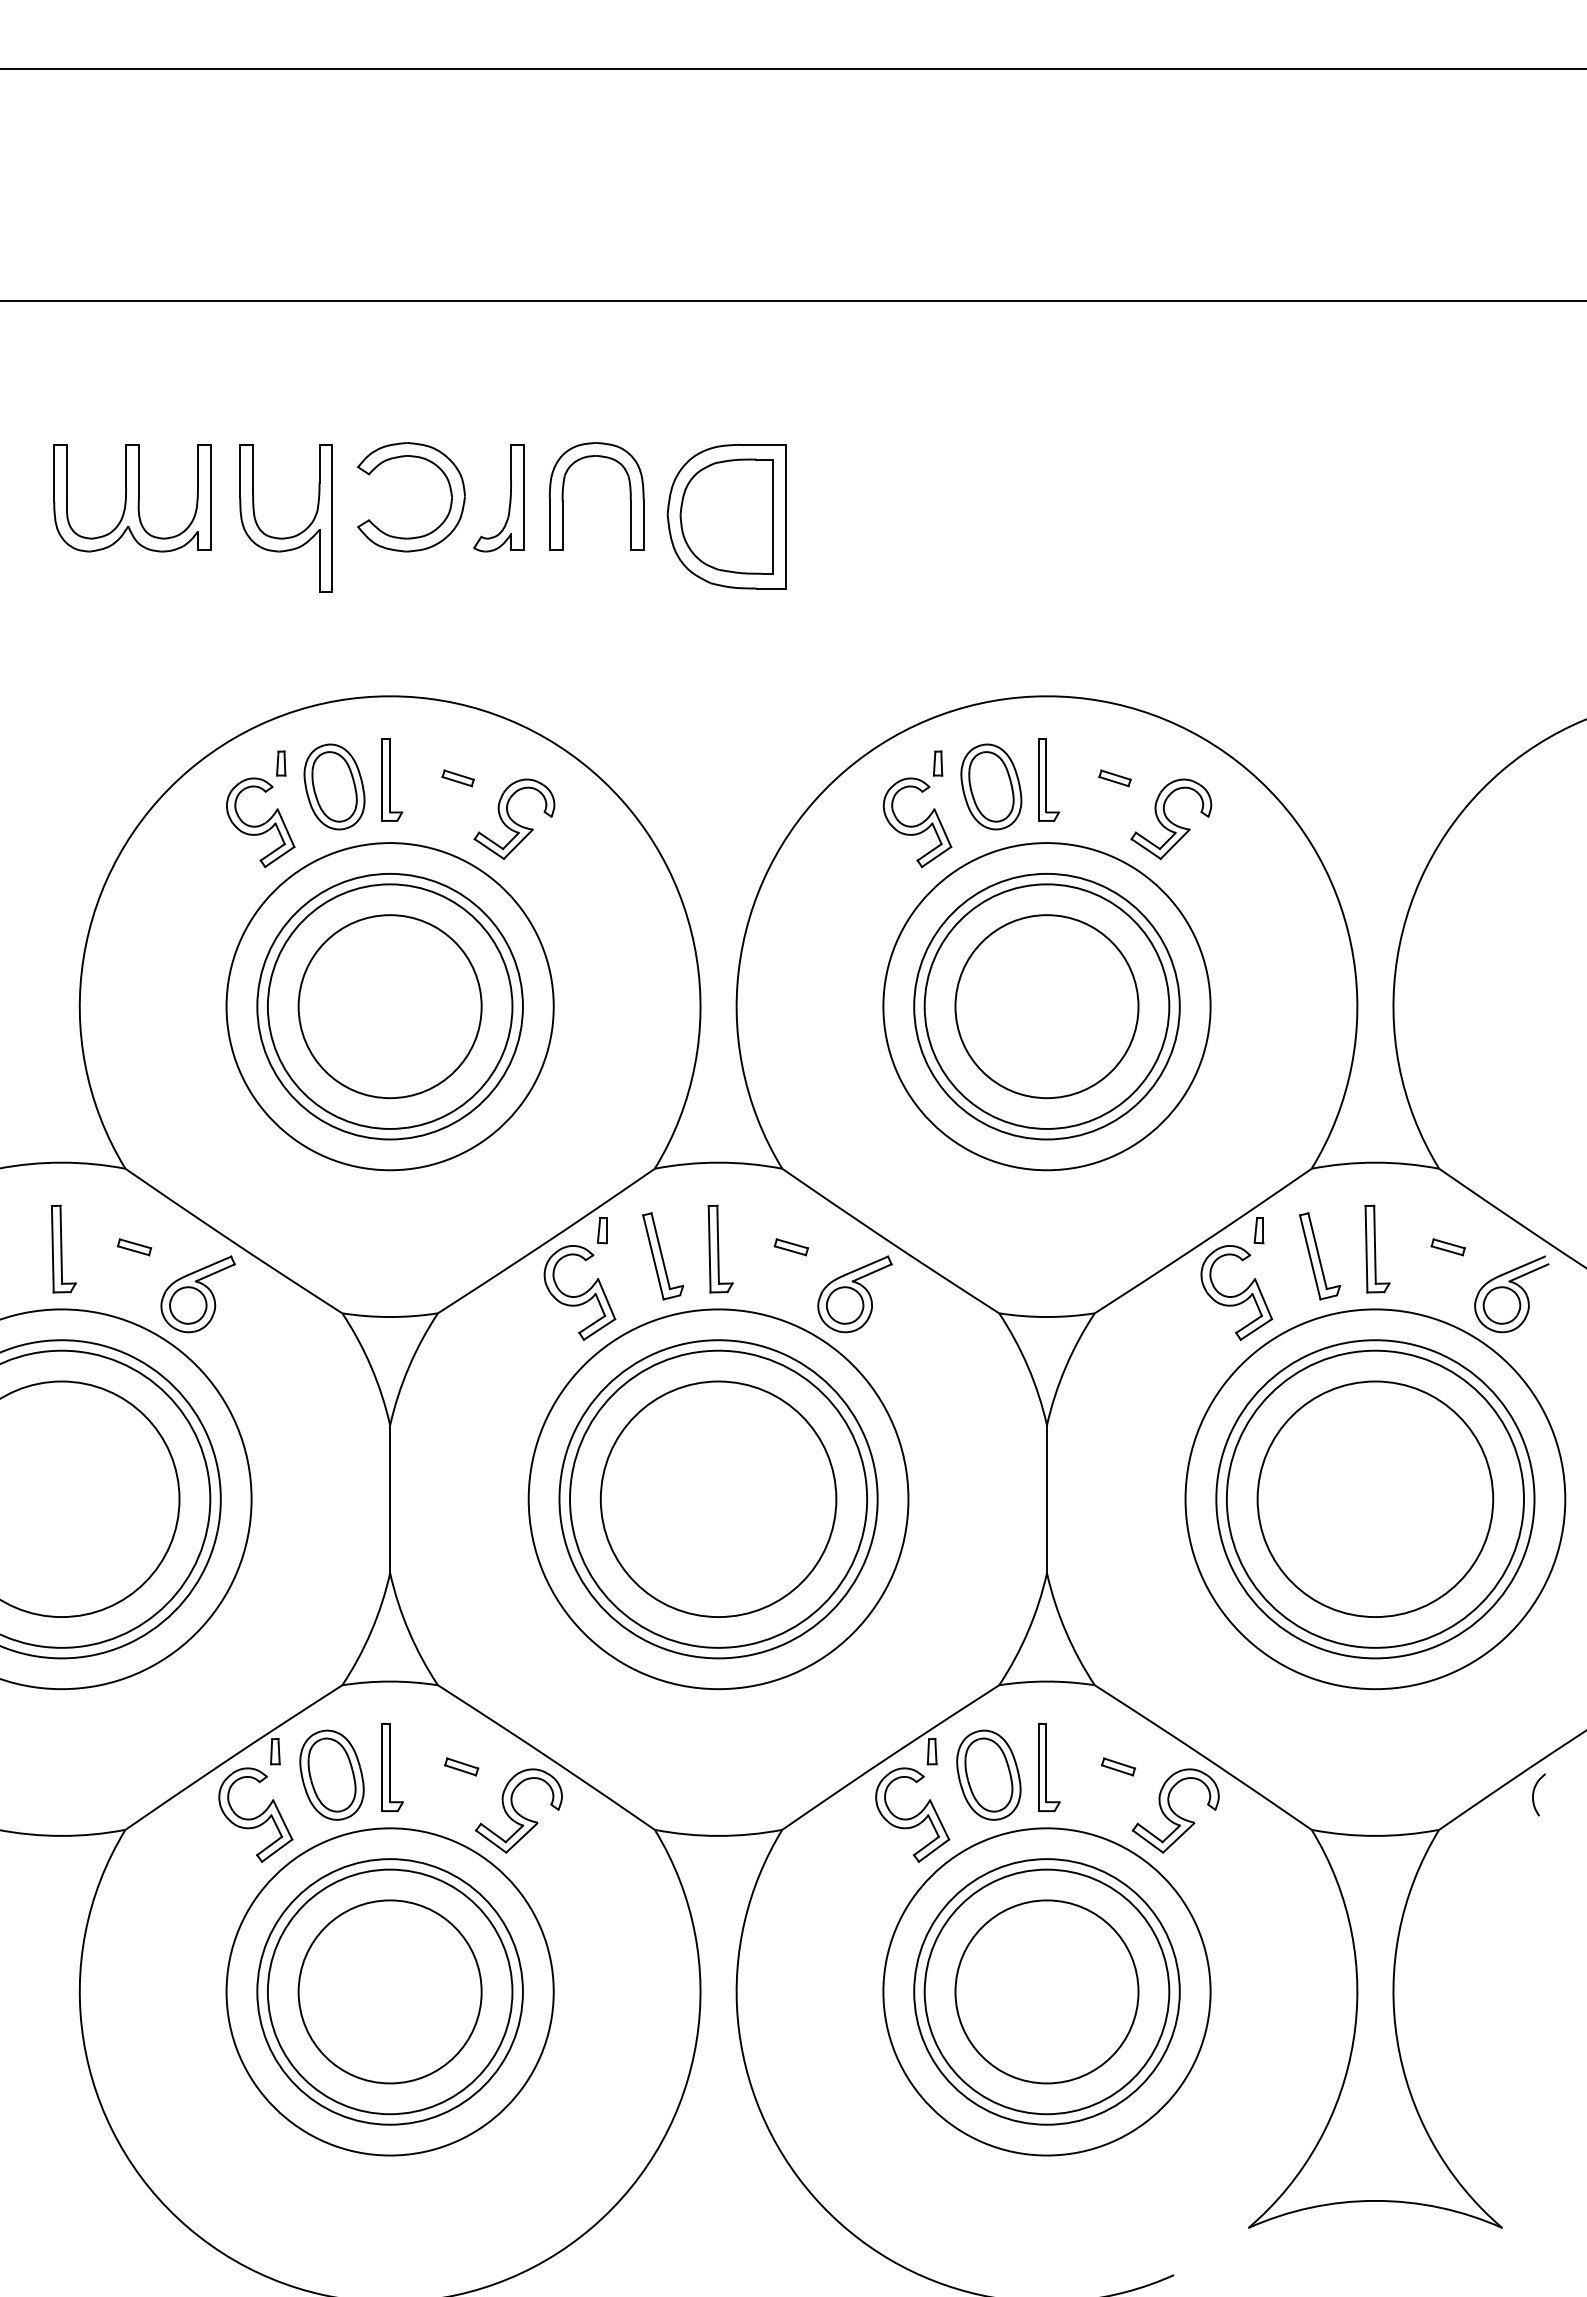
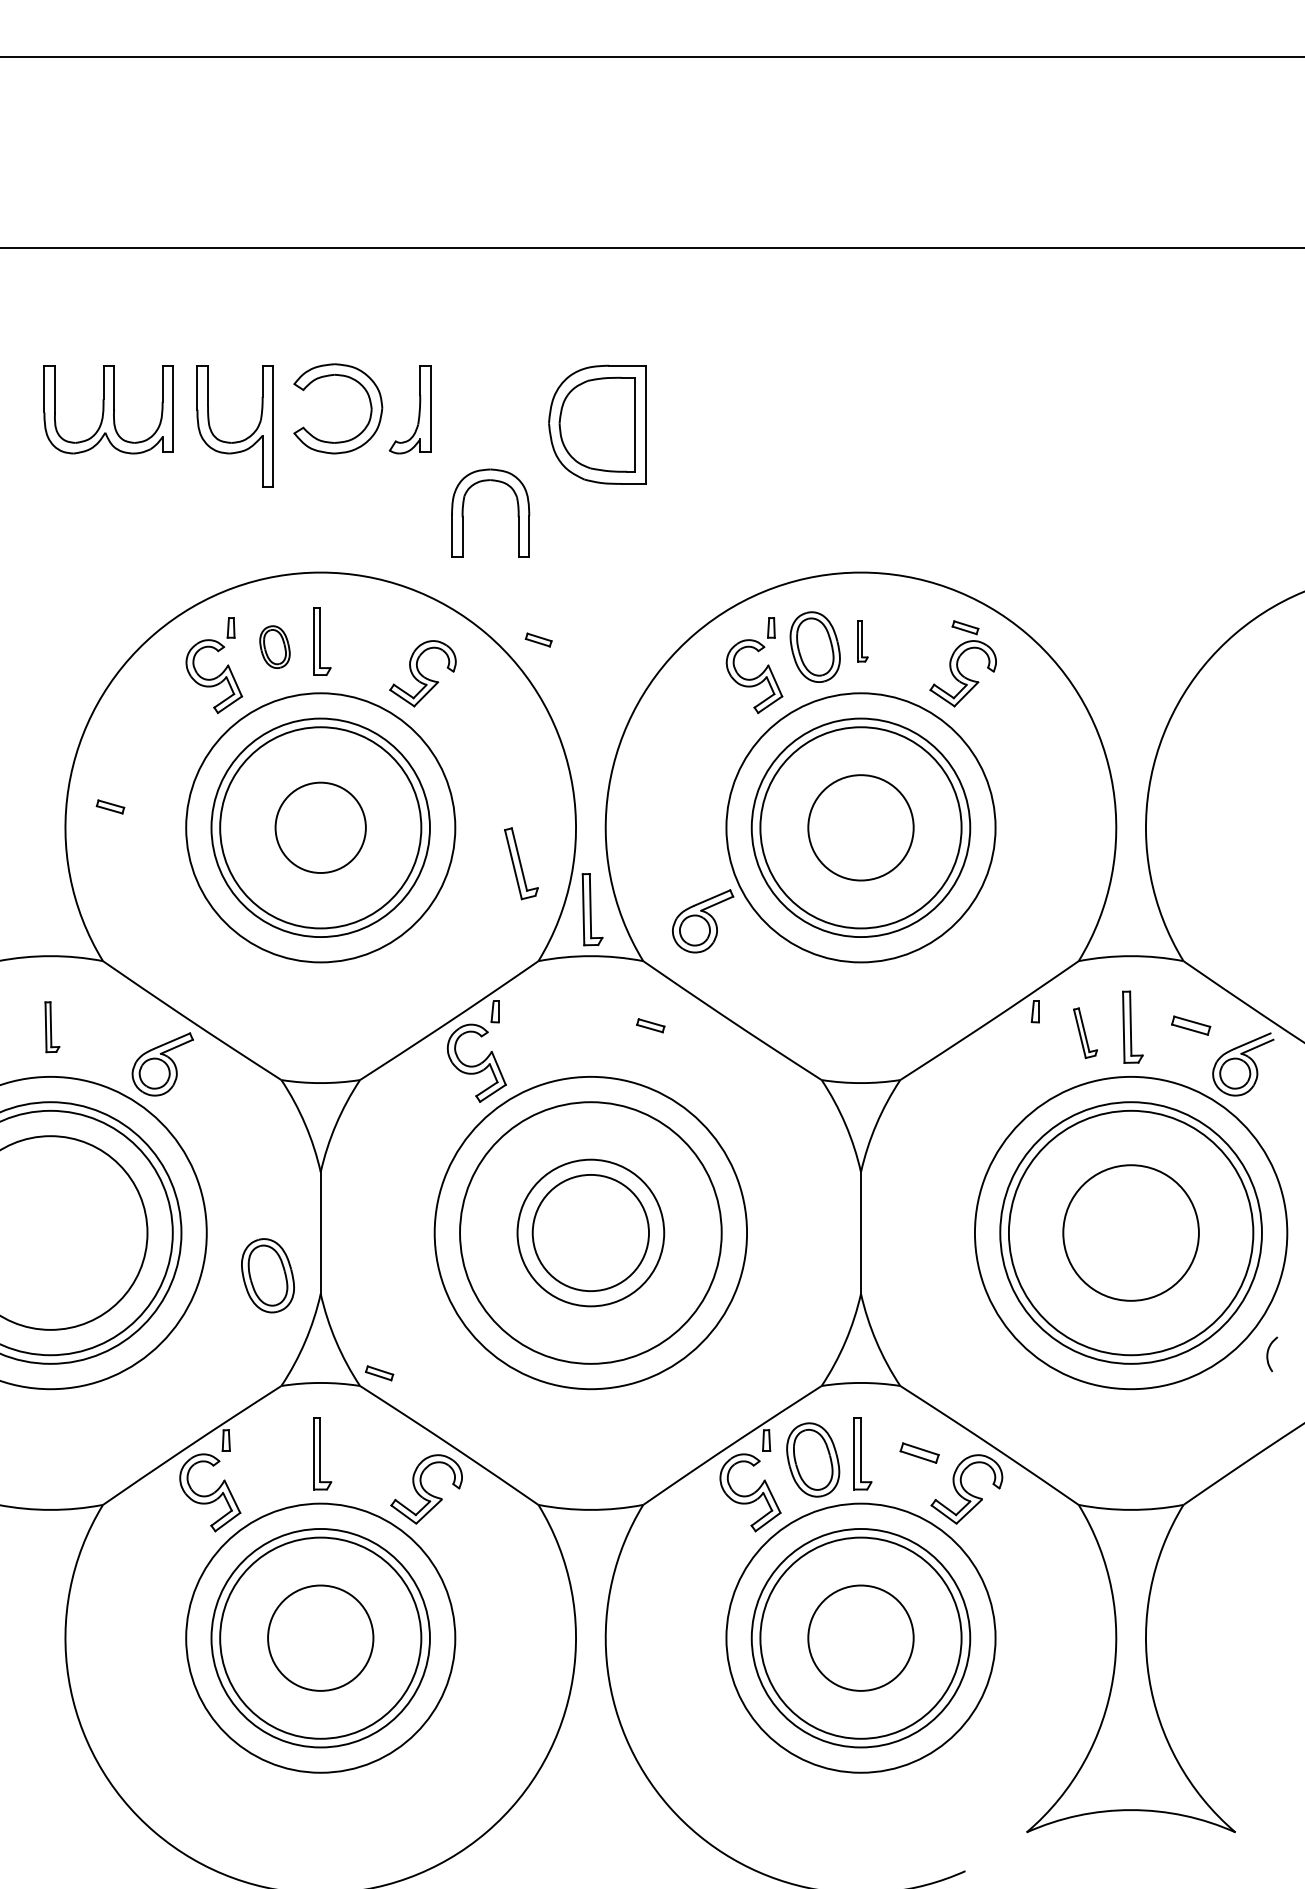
part: (563, 496) -> (463, 513), moved
part: (457, 778) -> (538, 640), moved
part: (1114, 778) -> (965, 627), moved
part: (1049, 779) -> (863, 640), size x0.6
part: (334, 786) -> (274, 646), size x0.6
circle: (389, 1006) -> (320, 827), size x0.6
circle: (1046, 1006) -> (860, 827), size x0.7
part: (134, 1247) -> (110, 807), moved
part: (1447, 1247) -> (1190, 1025), size x1.4
part: (63, 1248) -> (52, 1026), size x0.7
part: (720, 1248) -> (592, 909), moved
part: (663, 1256) -> (521, 863), moved
part: (1319, 1256) -> (1085, 1033), size x0.7
part: (1236, 1292) -> (1016, 1062), removed
part: (854, 1294) -> (702, 921), moved
circle: (718, 1498) -> (590, 1232), size x0.6
circle: (718, 1499) -> (590, 1233), size x0.6
circle: (1375, 1499) -> (1131, 1233), size x0.7
part: (461, 1766) -> (379, 1373), moved
part: (1118, 1766) -> (919, 1452), size x1.4
part: (331, 1774) -> (267, 1275), moved
curve: (1534, 1793) -> (1268, 1353), moved
circle: (389, 1991) -> (320, 1637), size x0.7
circle: (1046, 1991) -> (860, 1637), size x0.7

